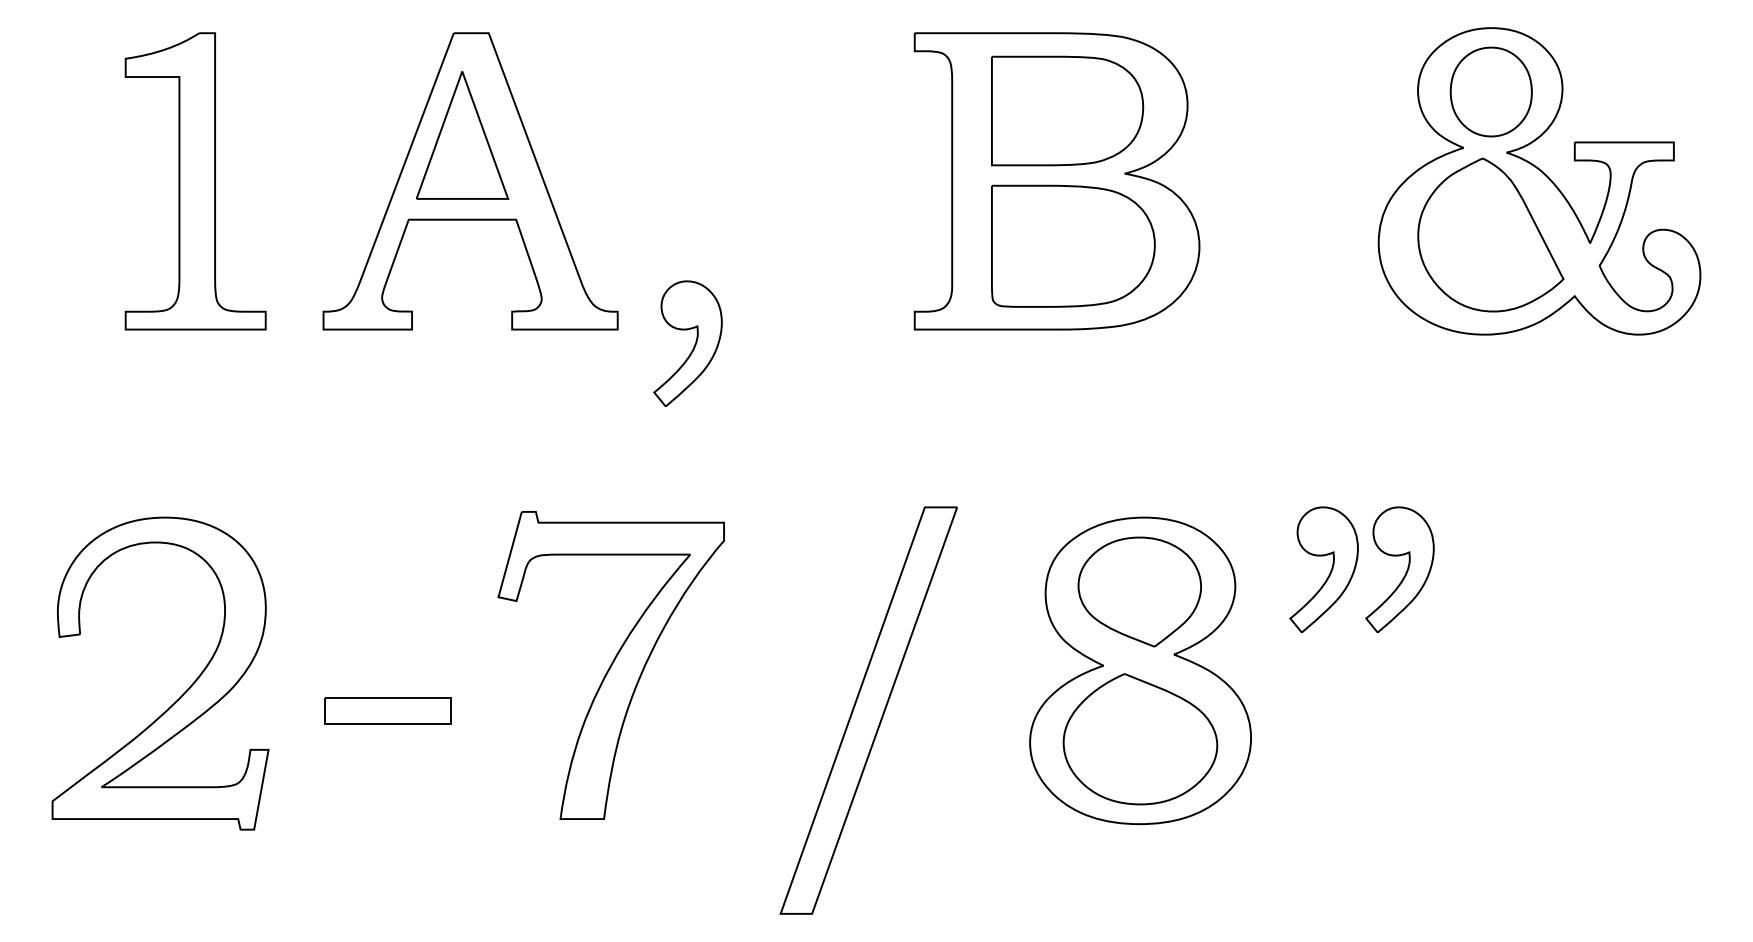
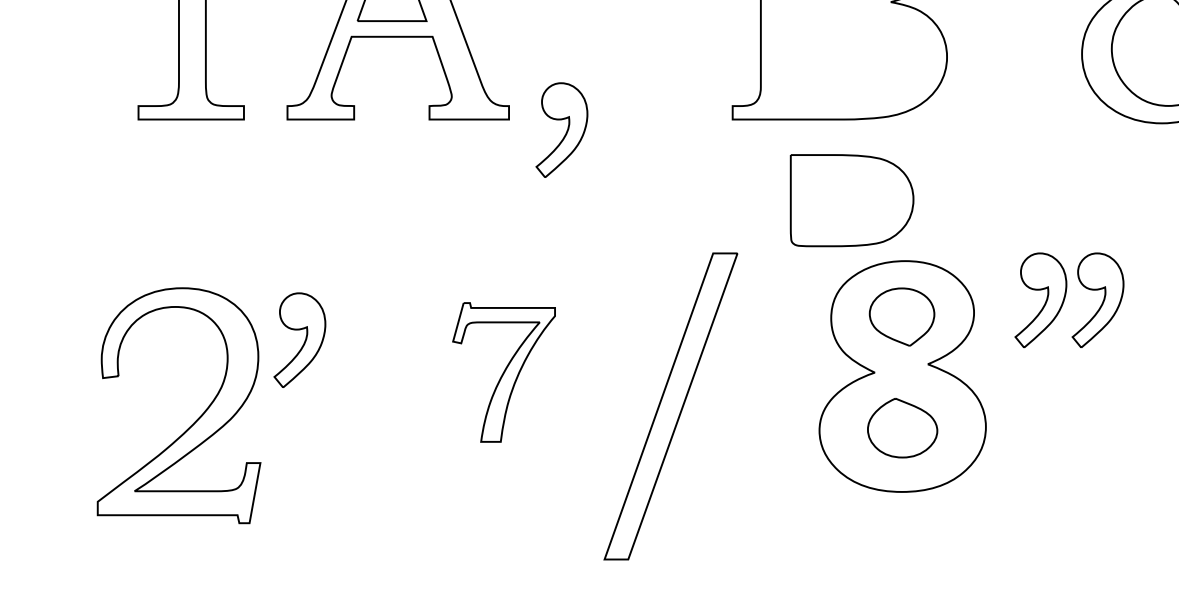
part: (1073, 245) -> (852, 200), moved
part: (1139, 591) -> (901, 316), size x0.7
part: (345, 625) -> (304, 342), added
part: (610, 665) -> (503, 372), size x0.6
part: (184, 691) -> (197, 419), moved
part: (387, 710) -> (335, 406), removed
part: (868, 710) -> (670, 406), moved
part: (1140, 739) -> (902, 428), size x0.6

